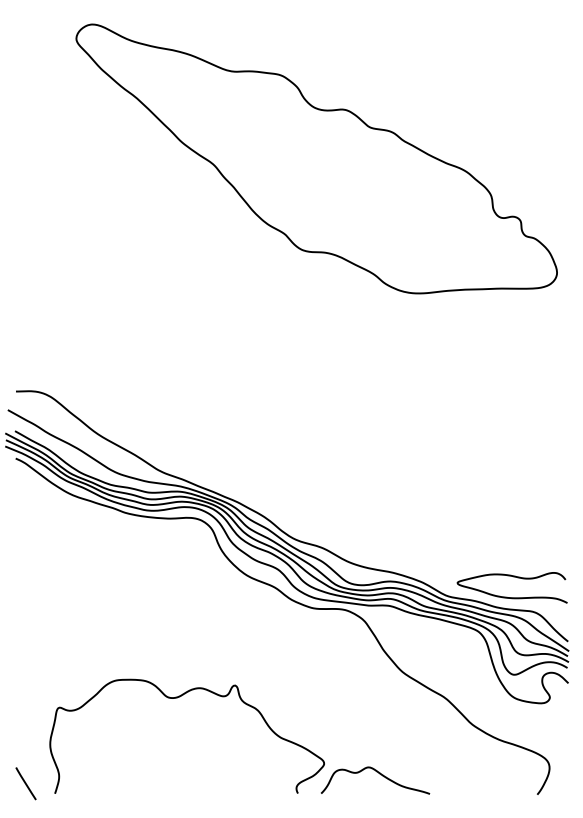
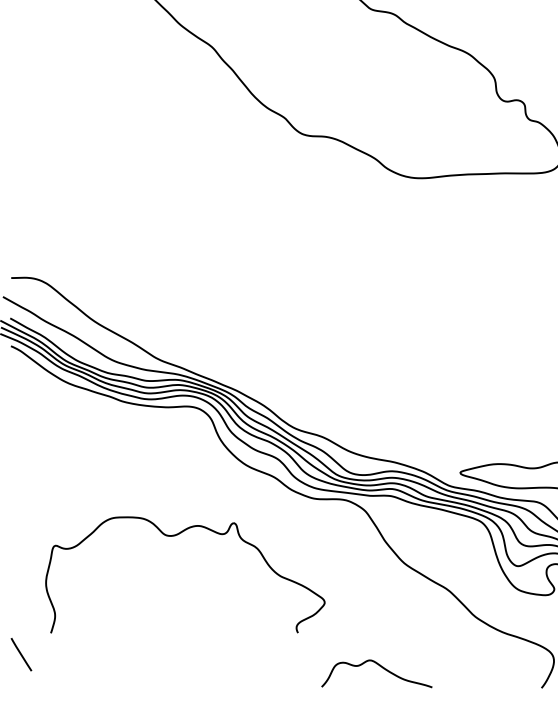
curve: (177, 698) -> (175, 536), moved
line: (25, 783) -> (20, 654), moved

